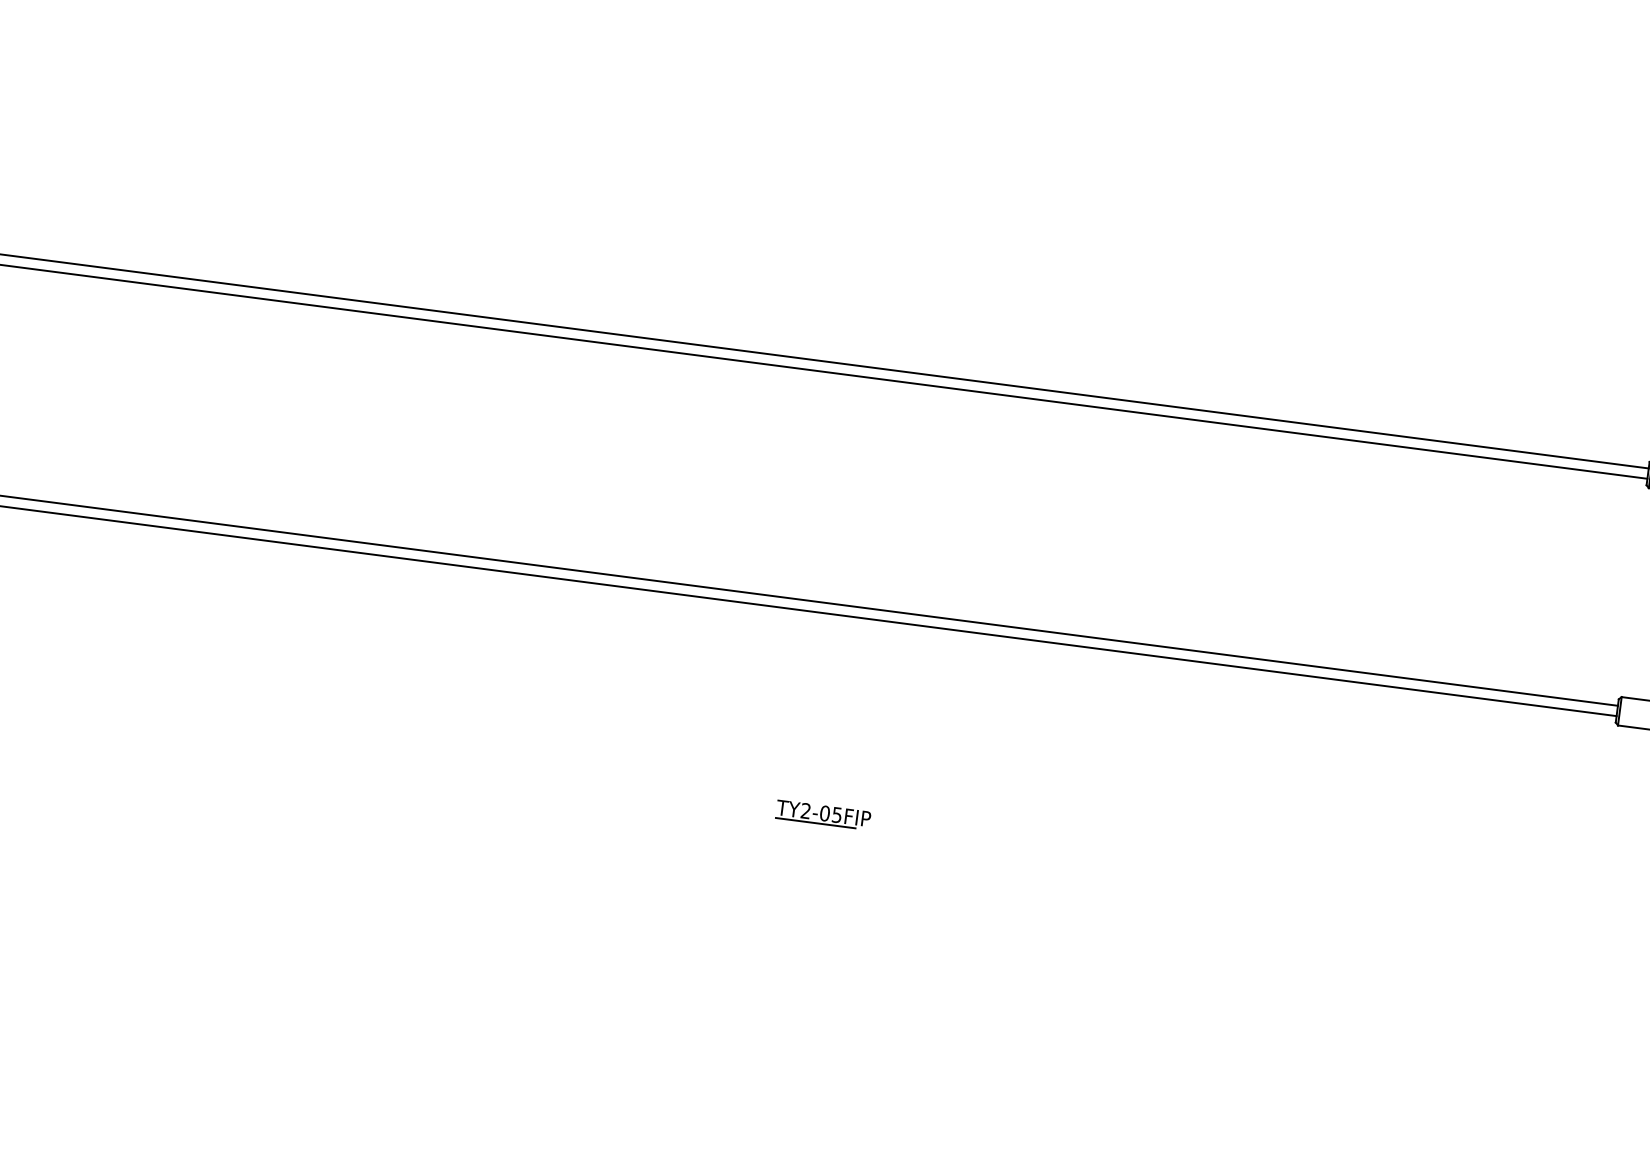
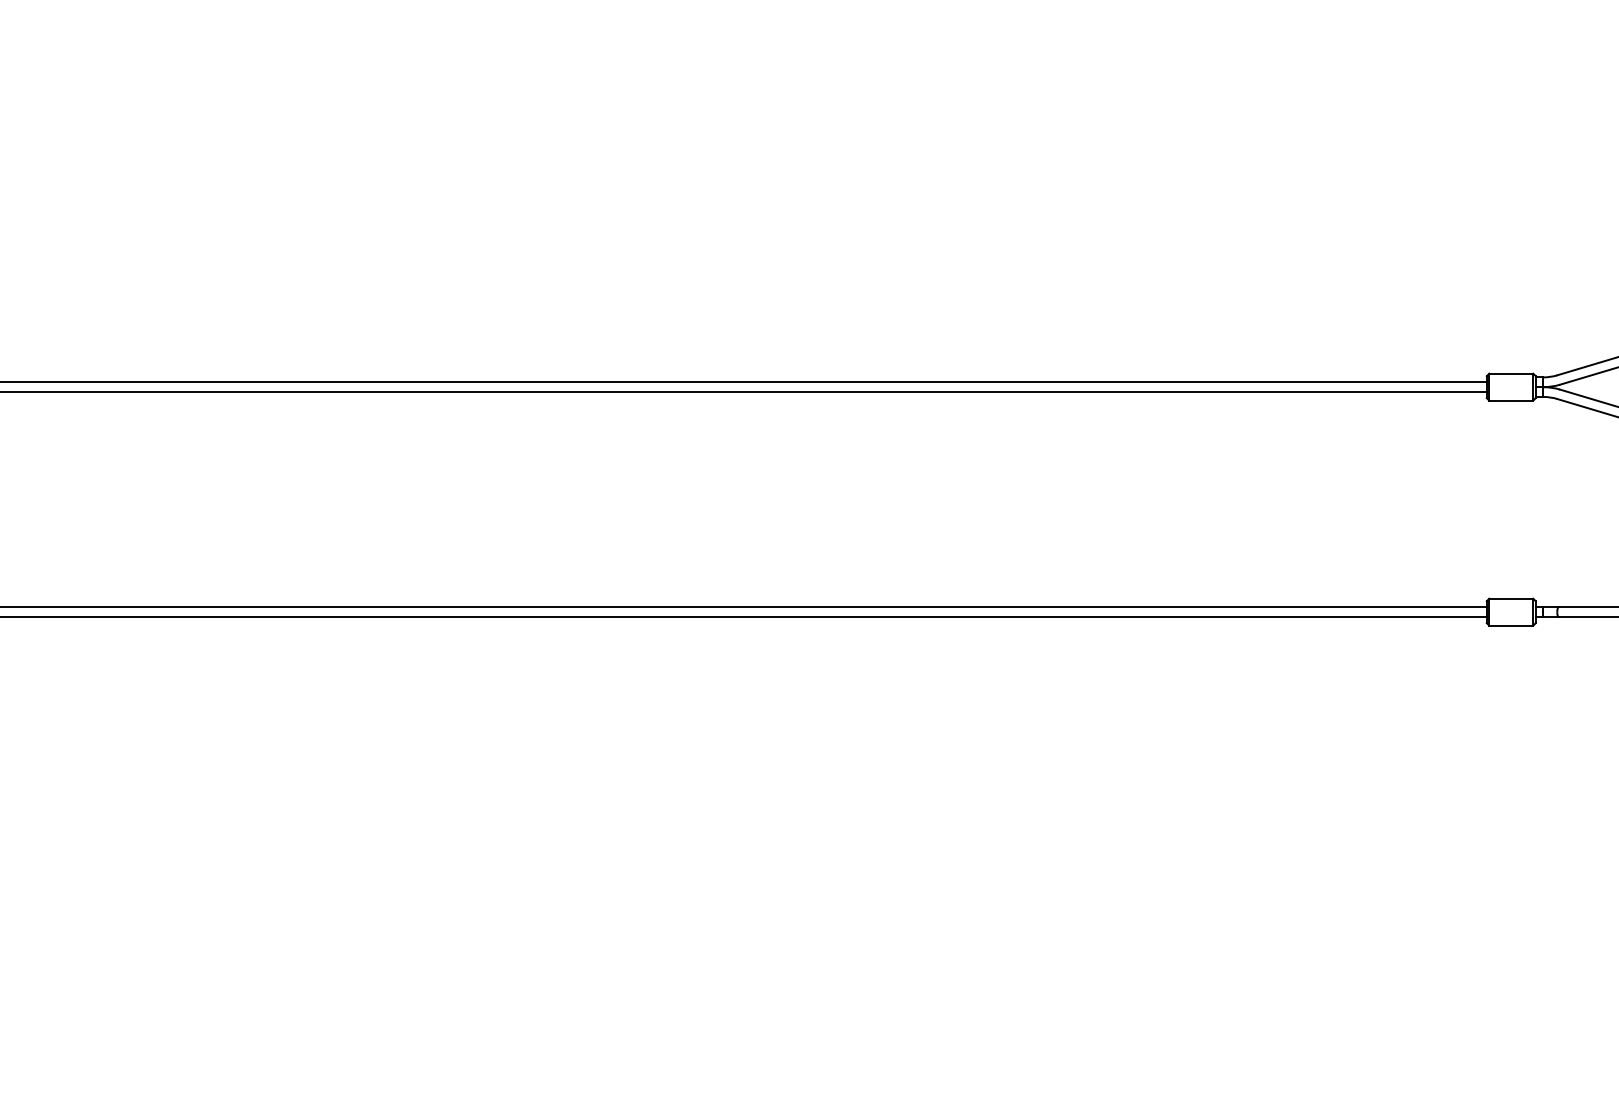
part: (822, 815) -> (758, 805), removed

